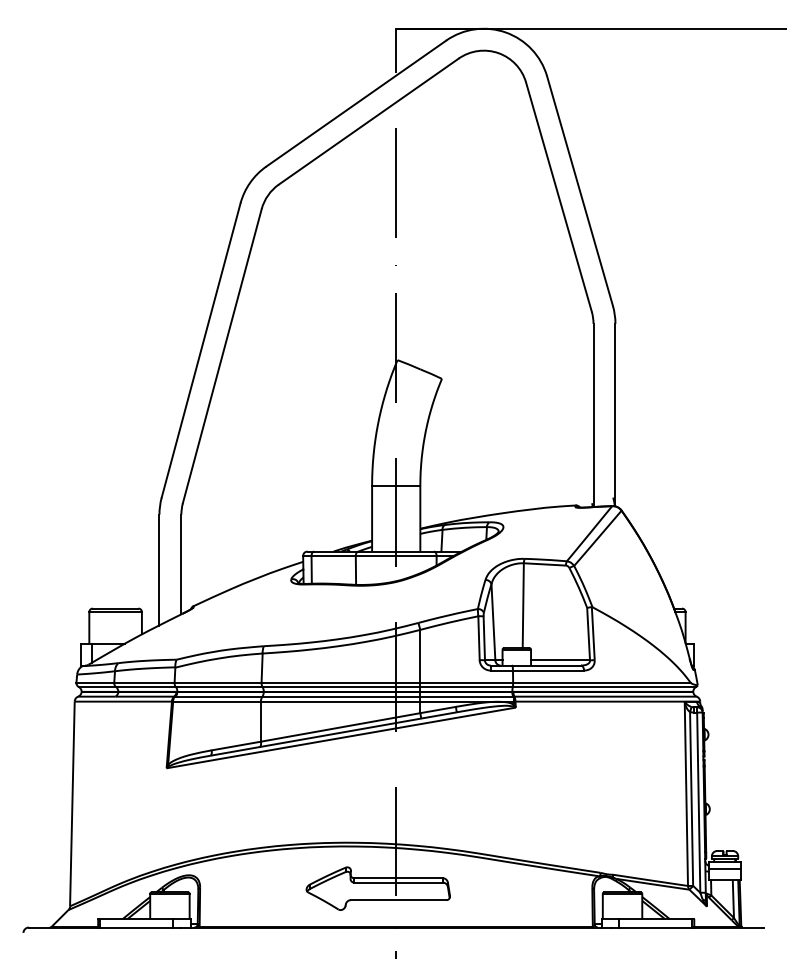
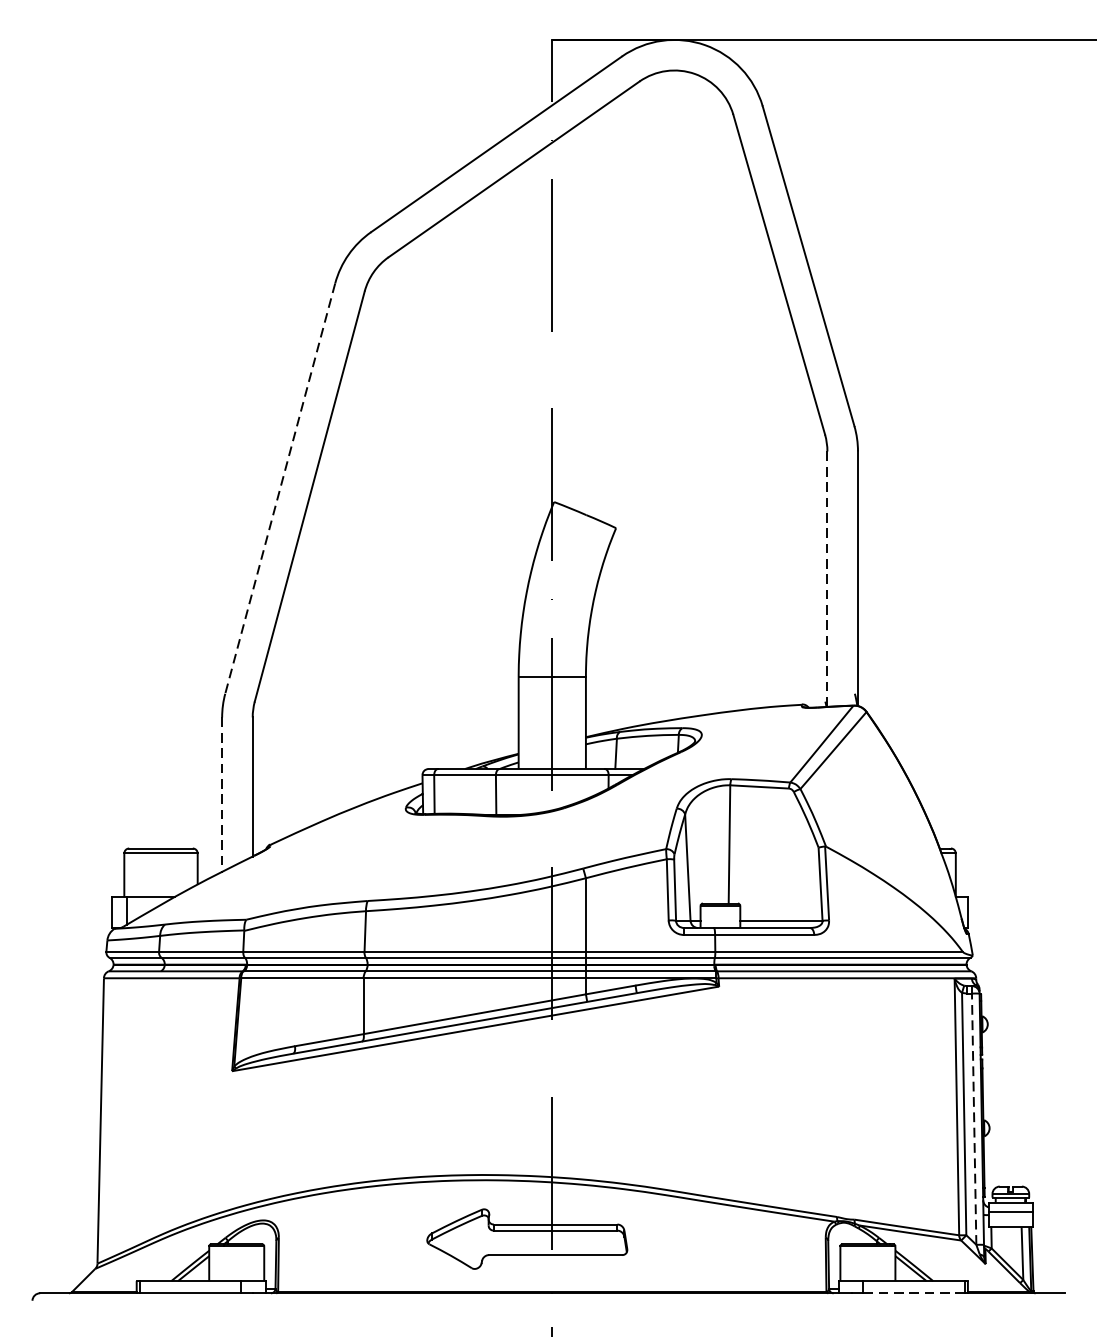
line: (201, 351) -> (280, 490), solid -> dashed
line: (593, 415) -> (827, 579), solid -> dashed
line: (159, 570) -> (222, 795), solid -> dashed
line: (698, 802) -> (973, 1118), solid -> dashed
line: (656, 927) -> (915, 1293), solid -> dashed

